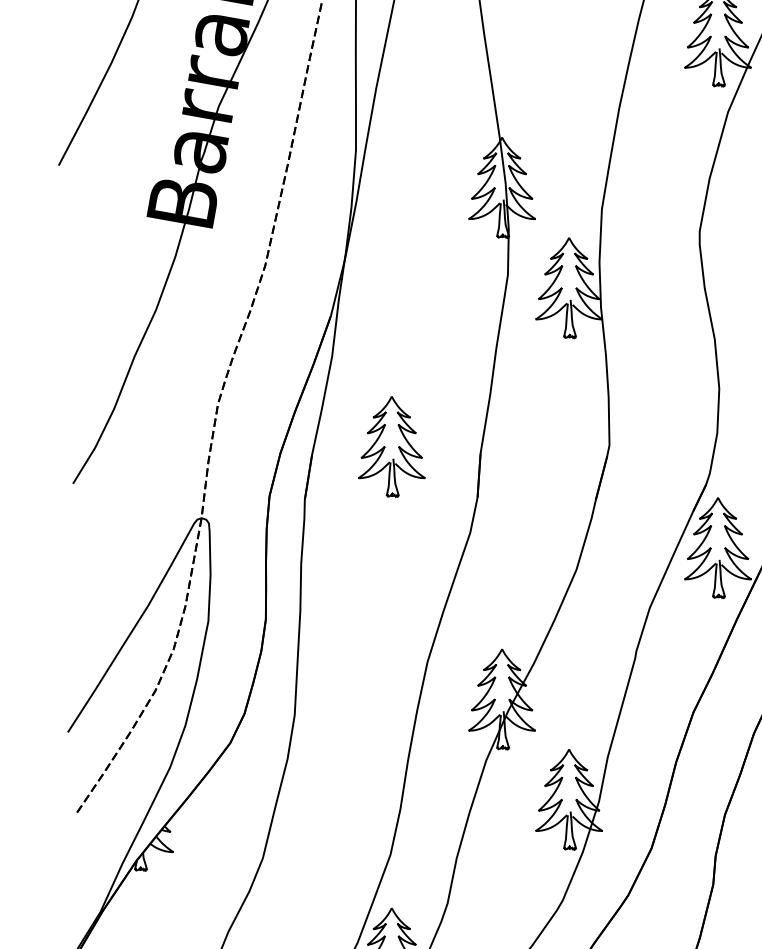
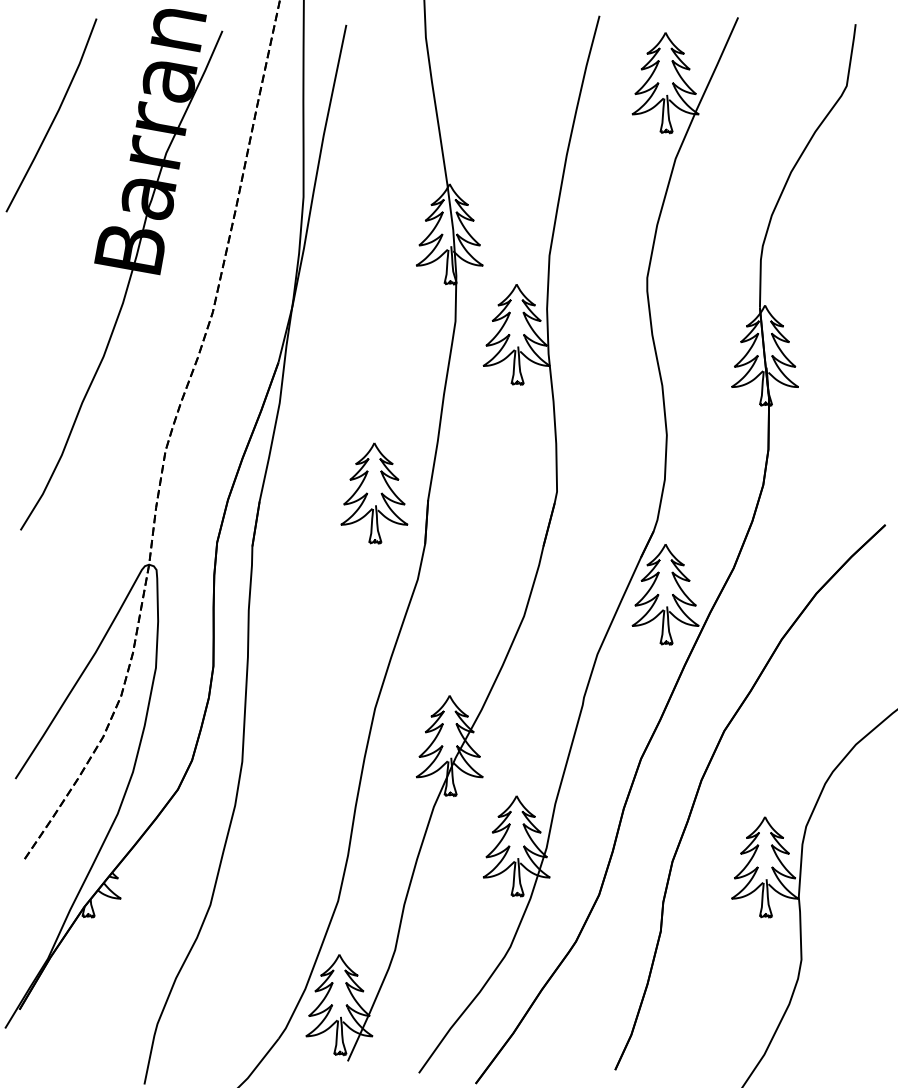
part: (391, 446) -> (374, 493), moved

